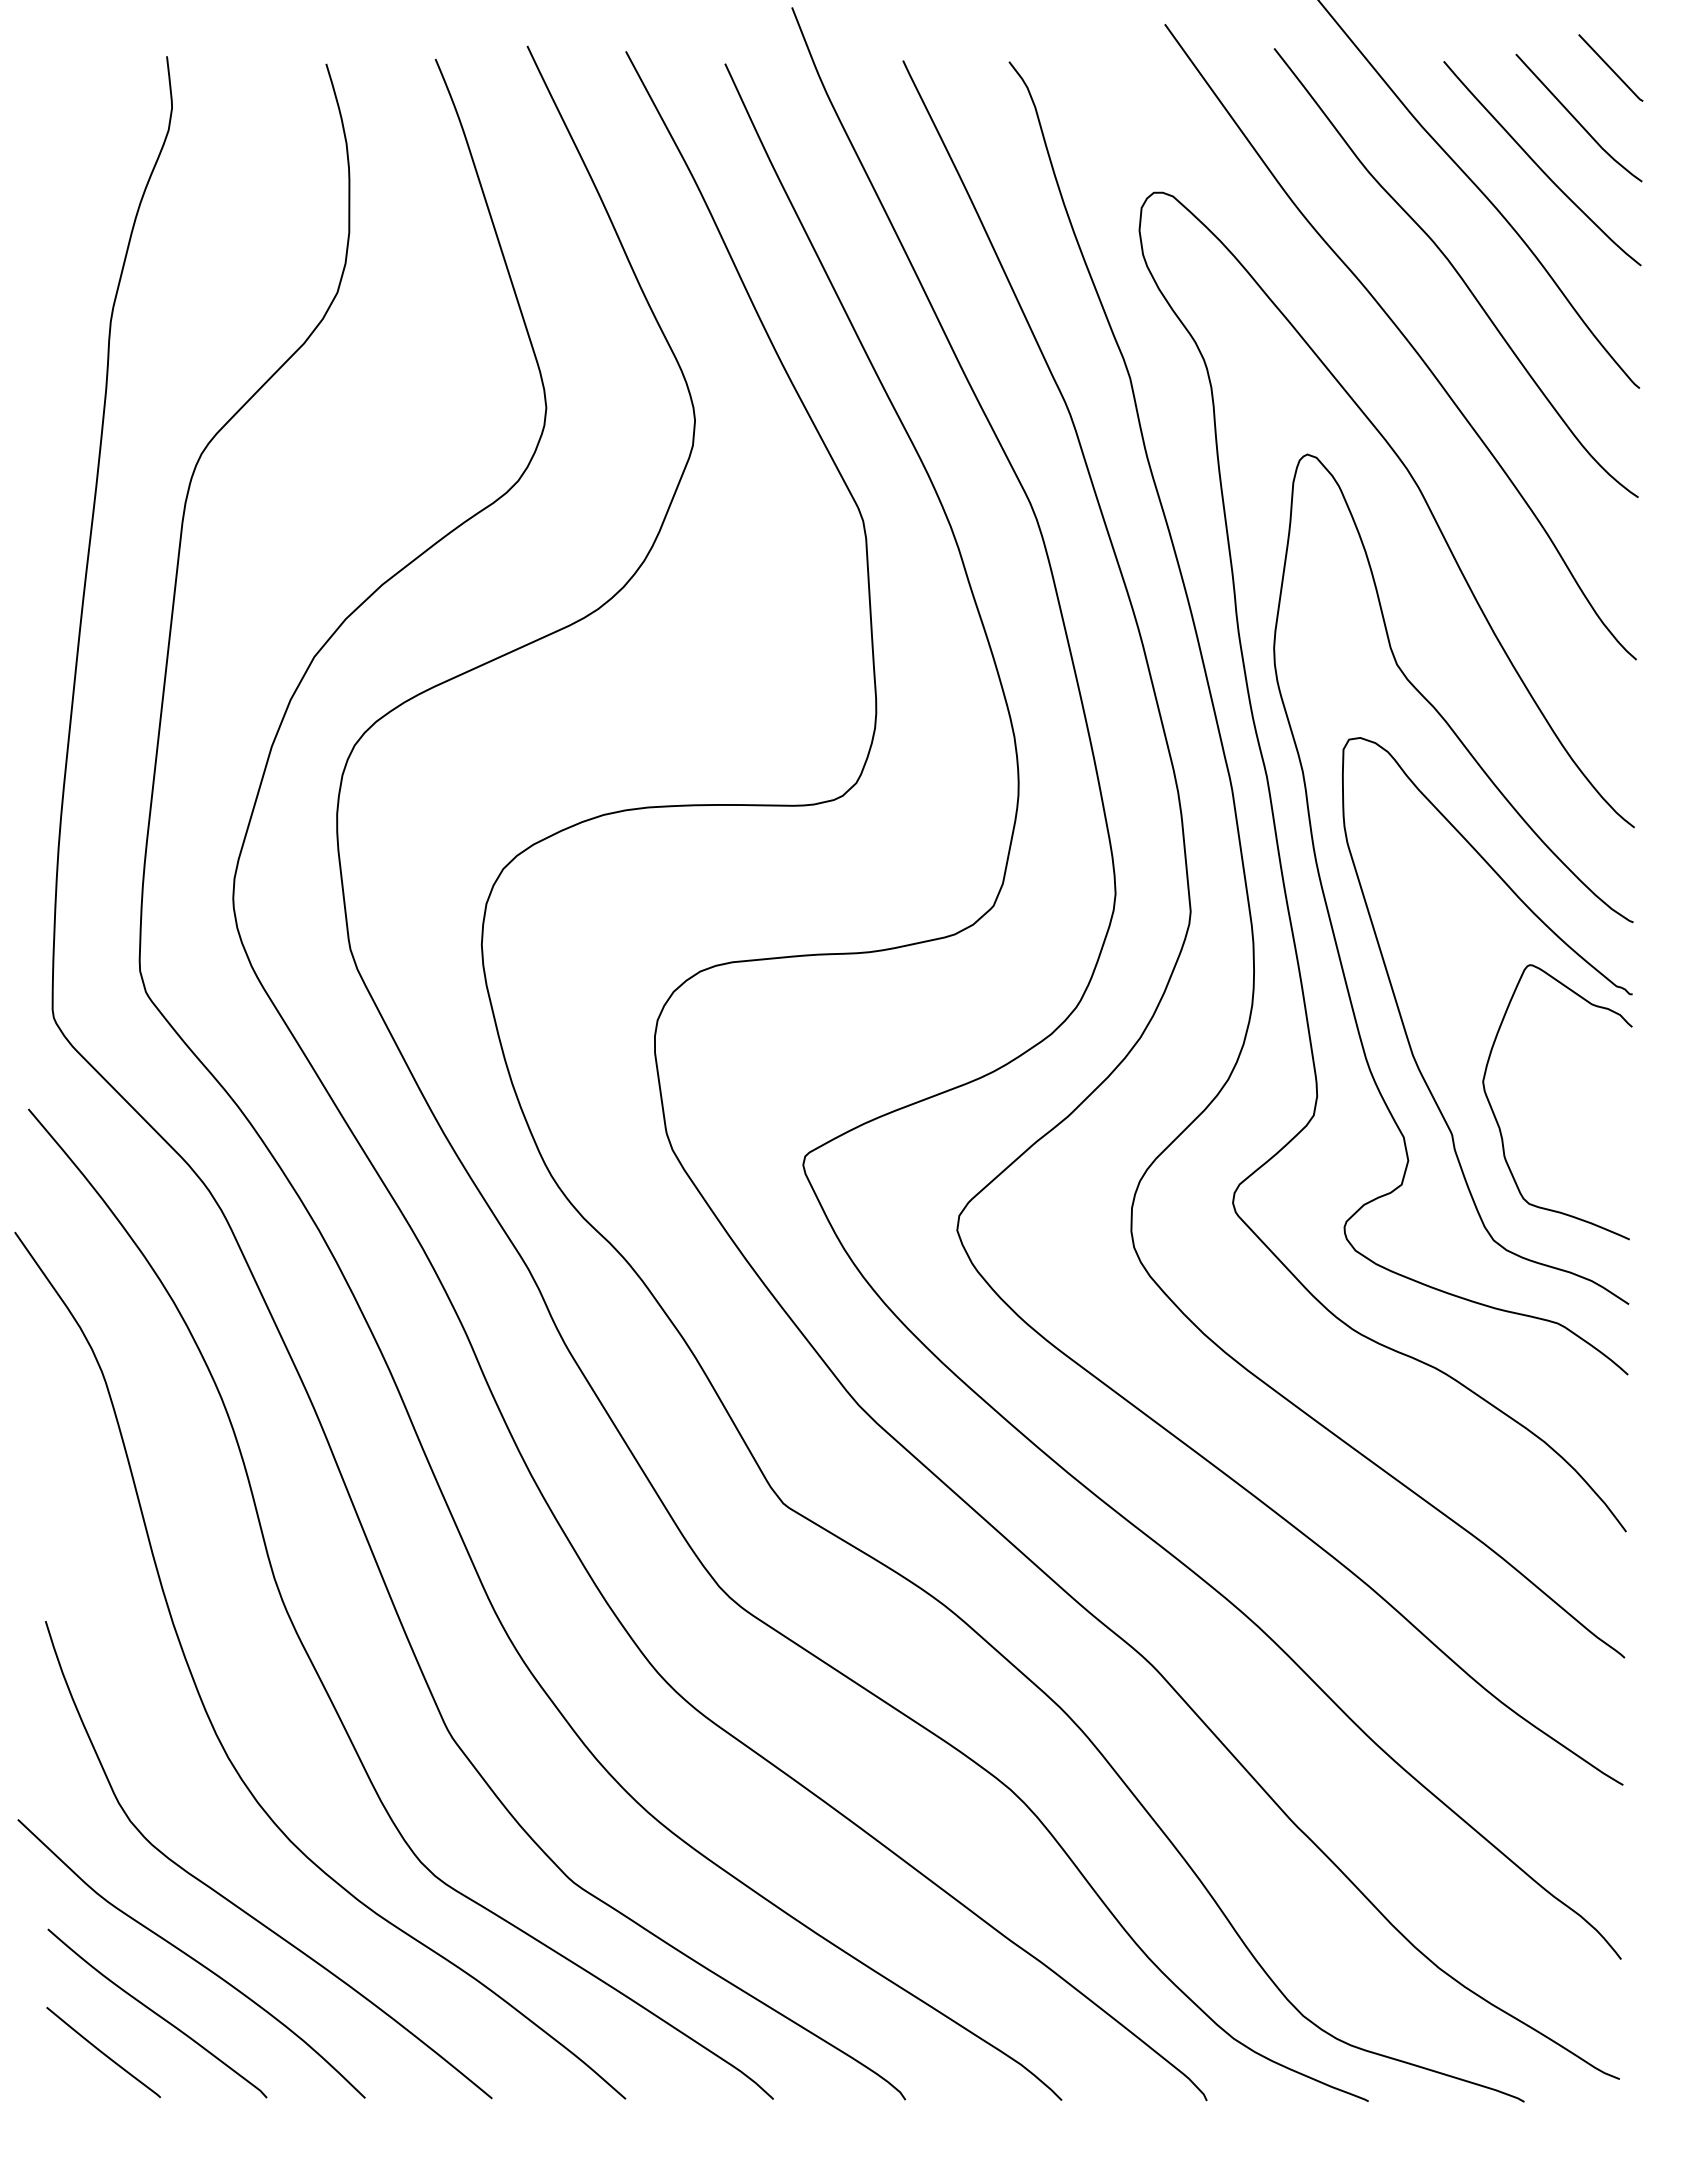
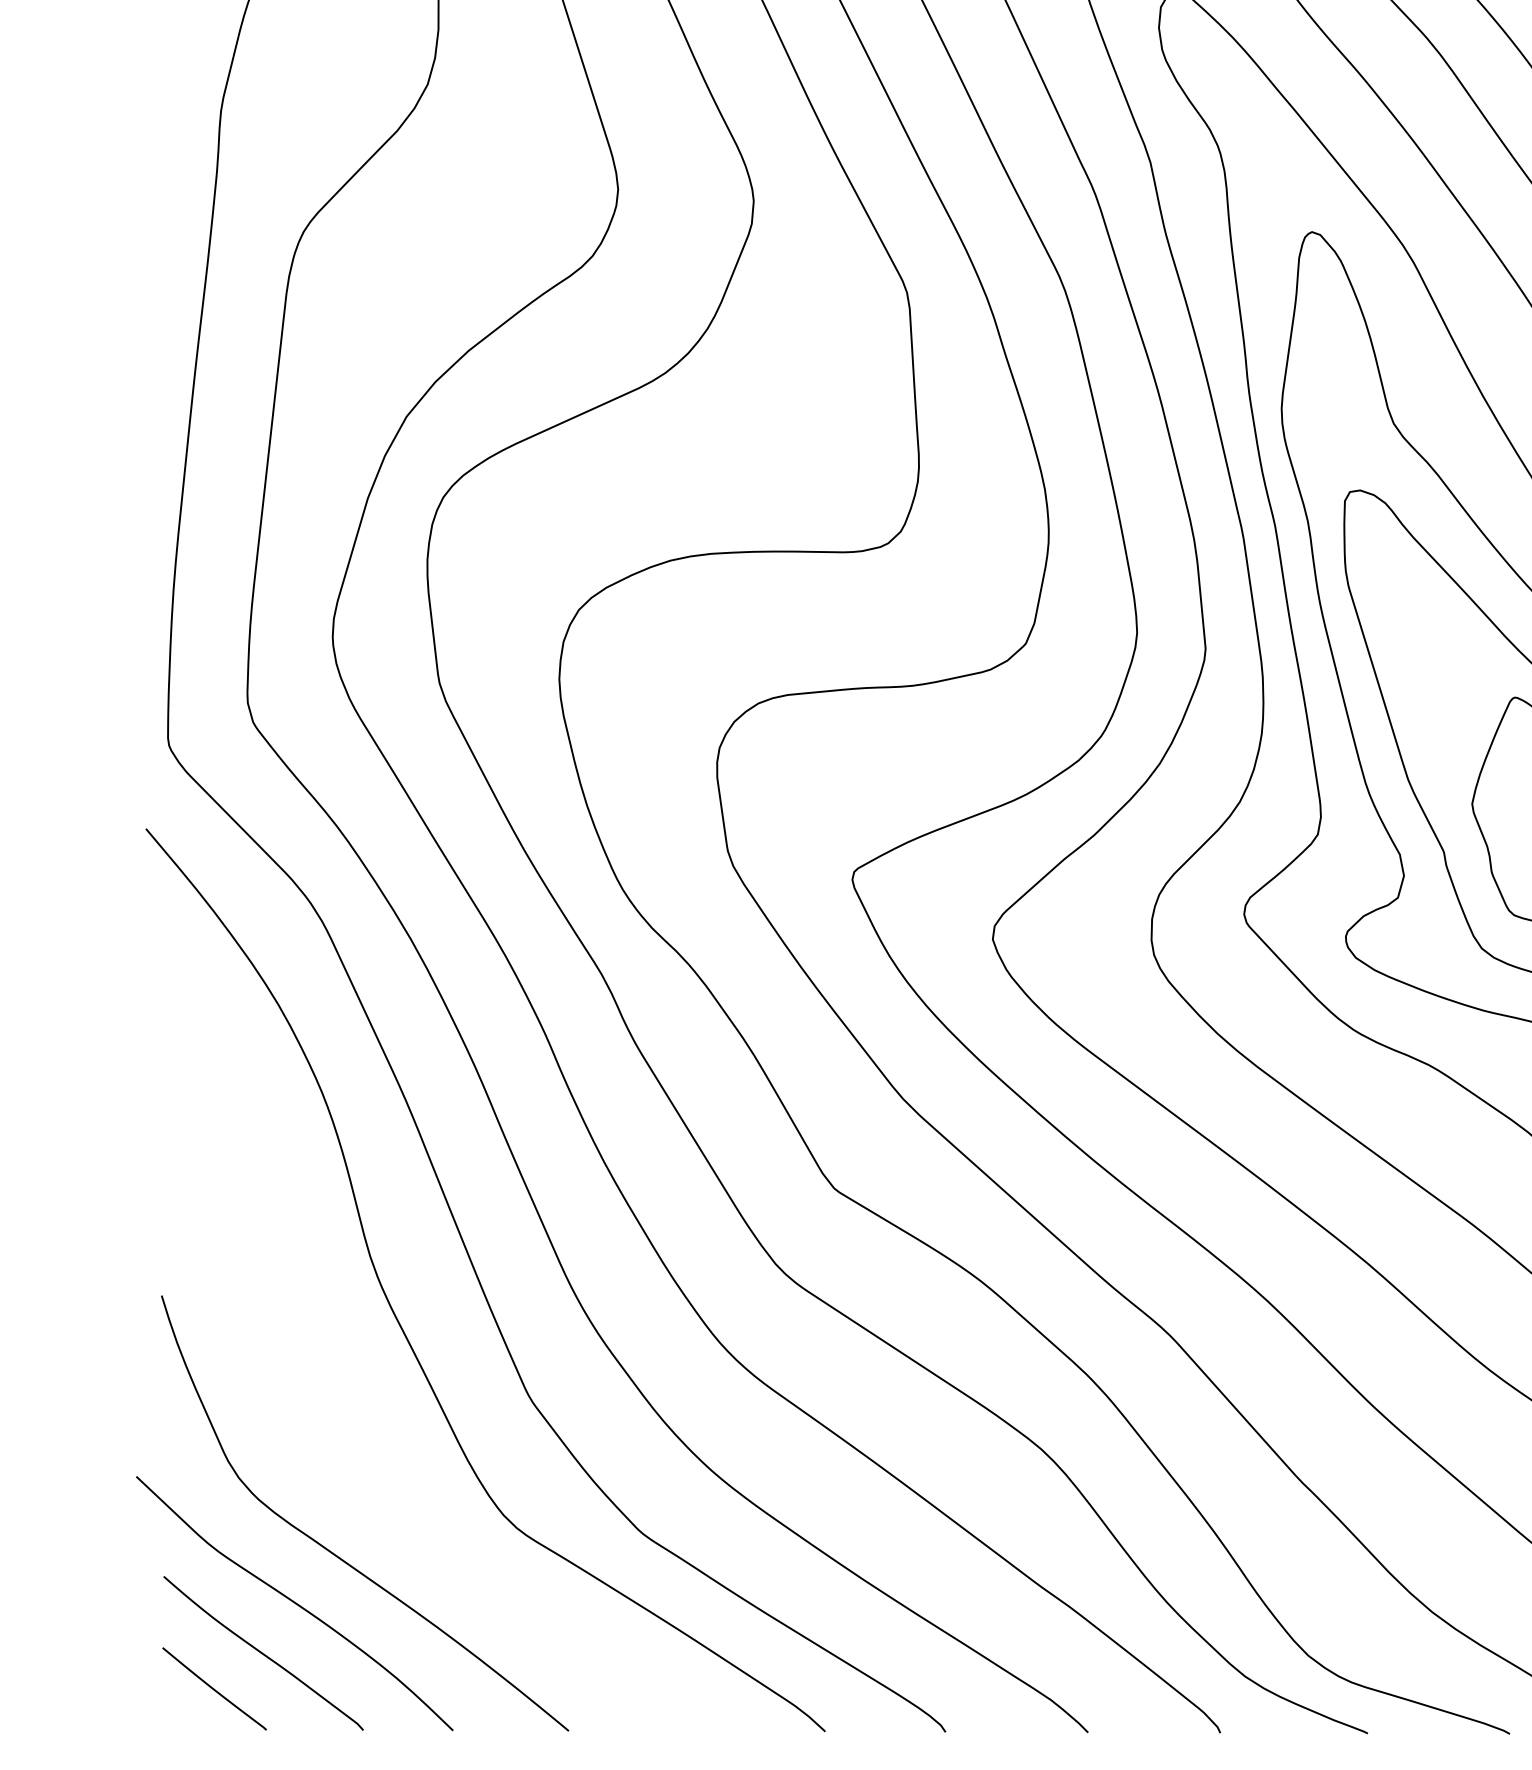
curve: (211, 1720) -> (312, 1386), removed

